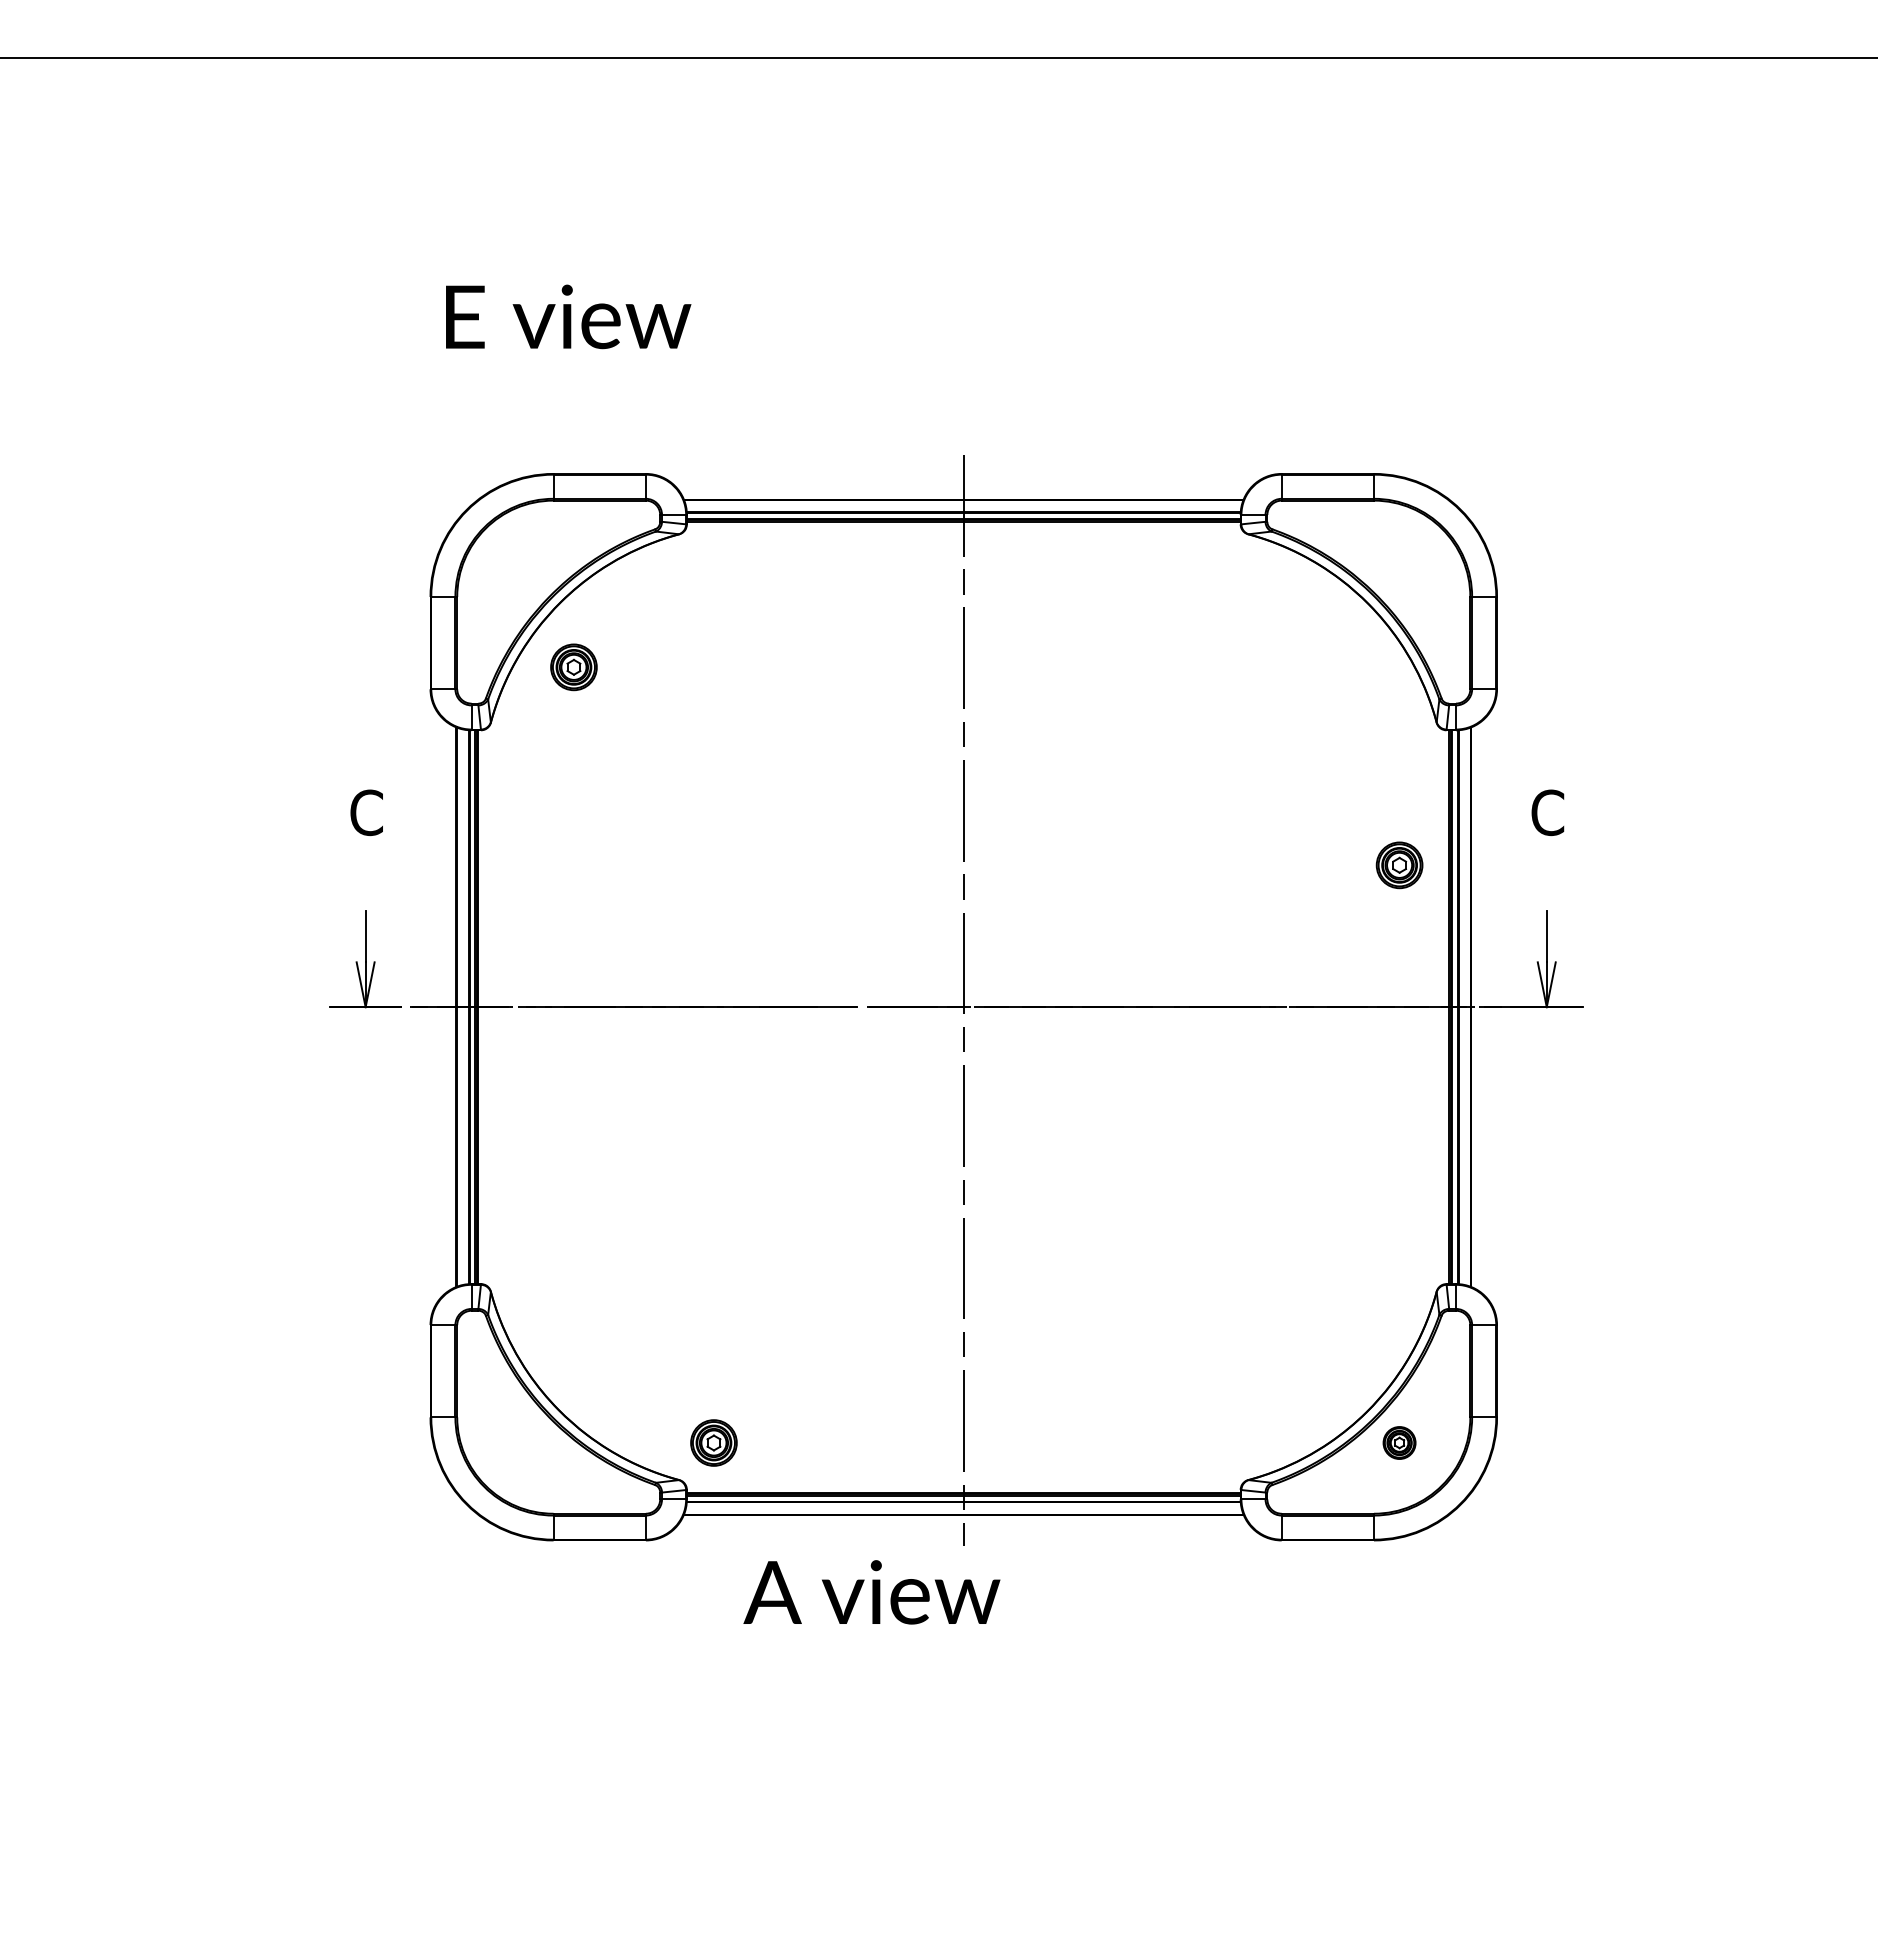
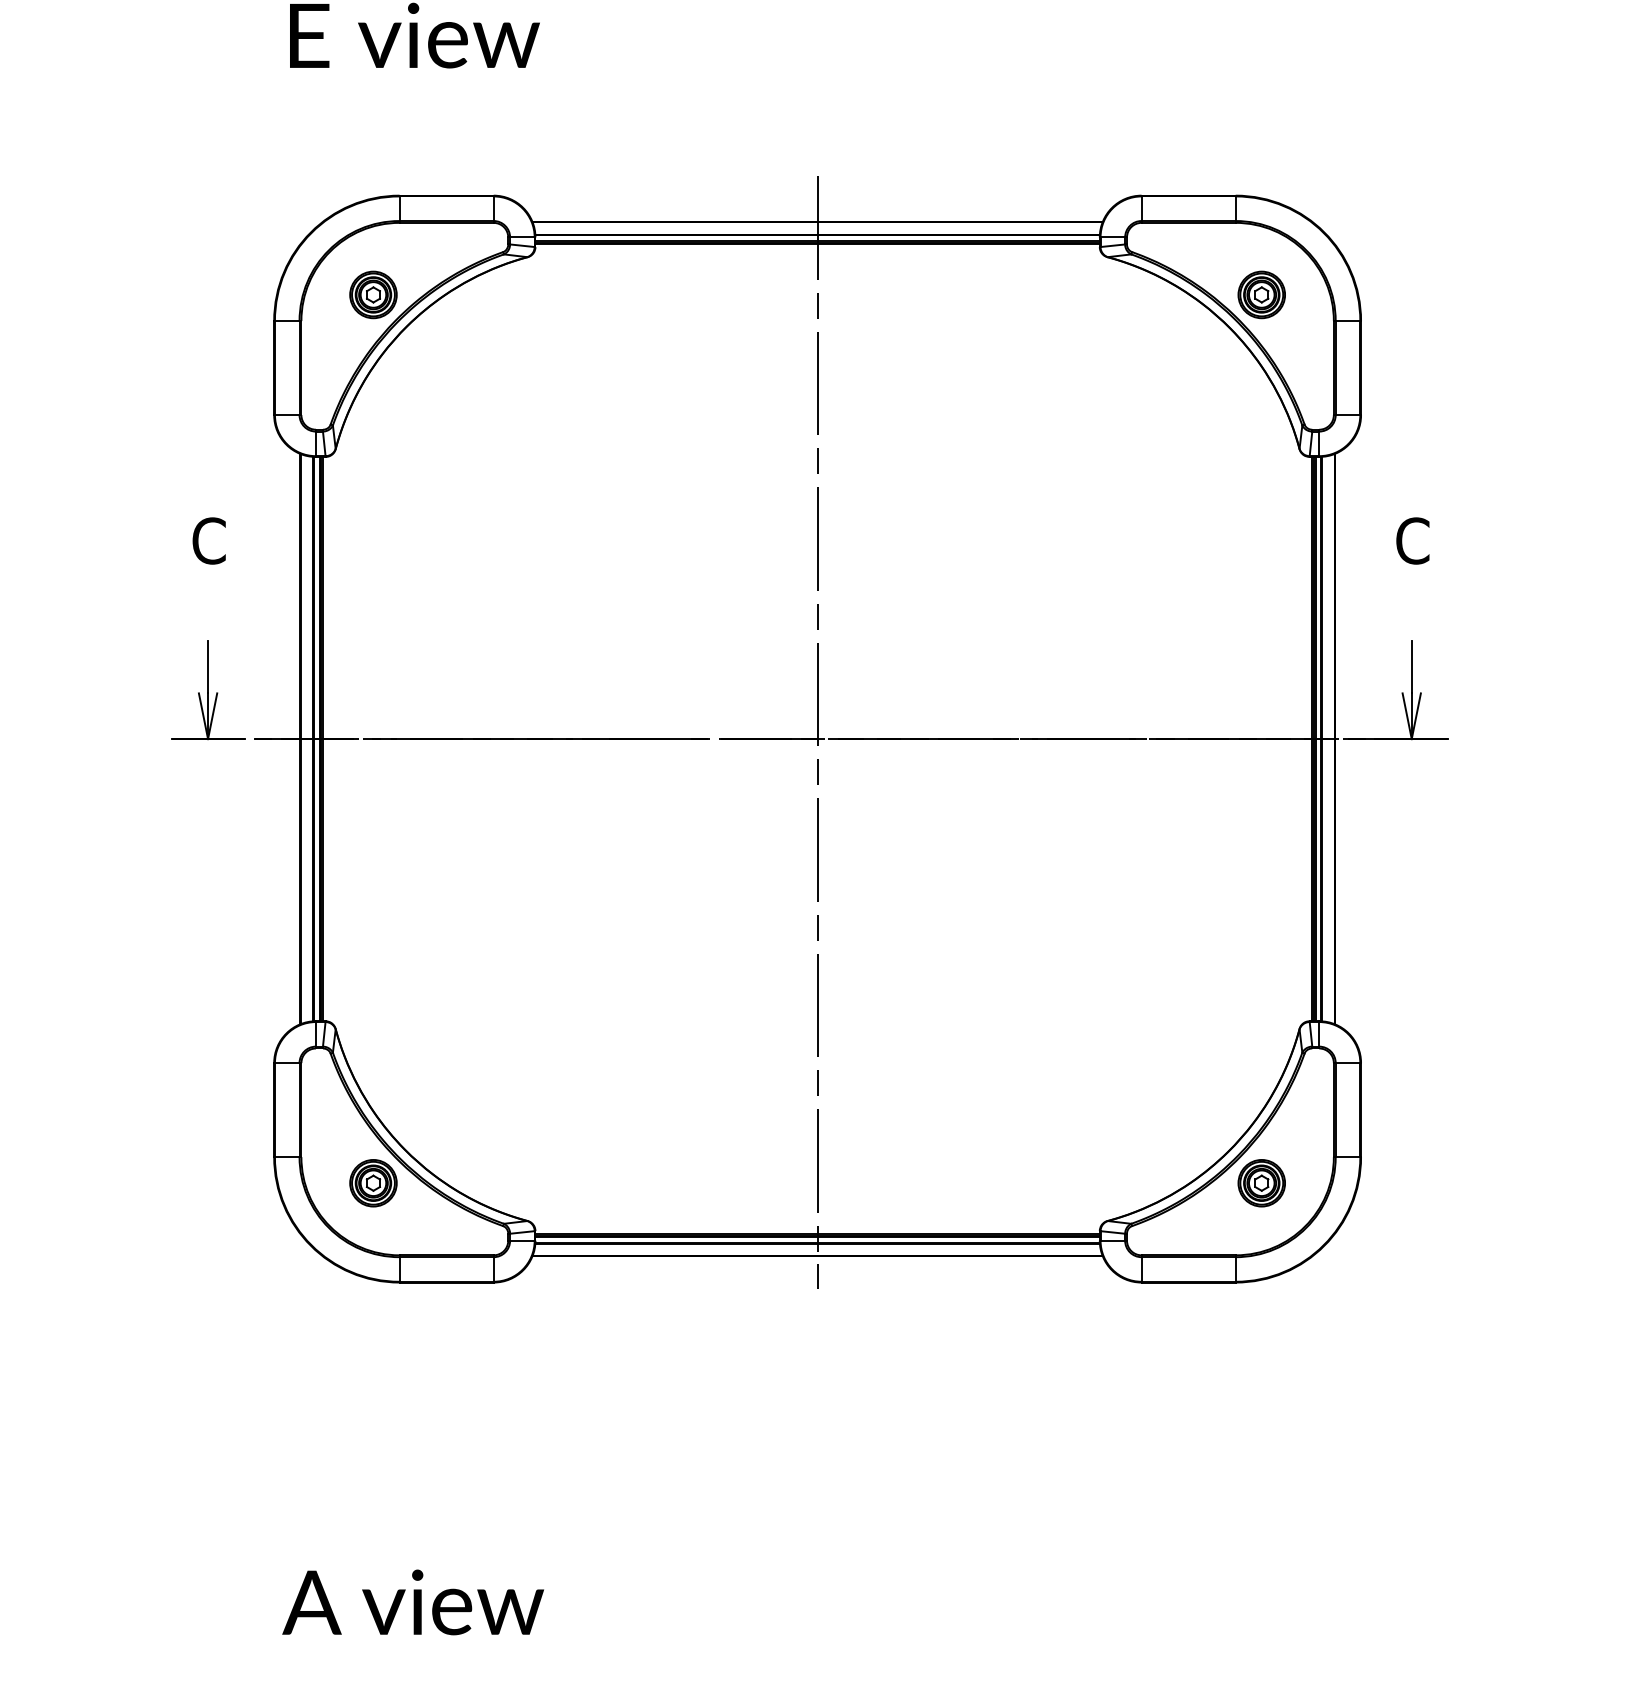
part: (573, 667) -> (373, 295), moved
part: (1399, 865) -> (1261, 295), moved
part: (713, 1442) -> (373, 1182), moved
part: (1399, 1442) -> (1261, 1182), size x1.43
text: (871, 1592) -> (412, 1602), moved

